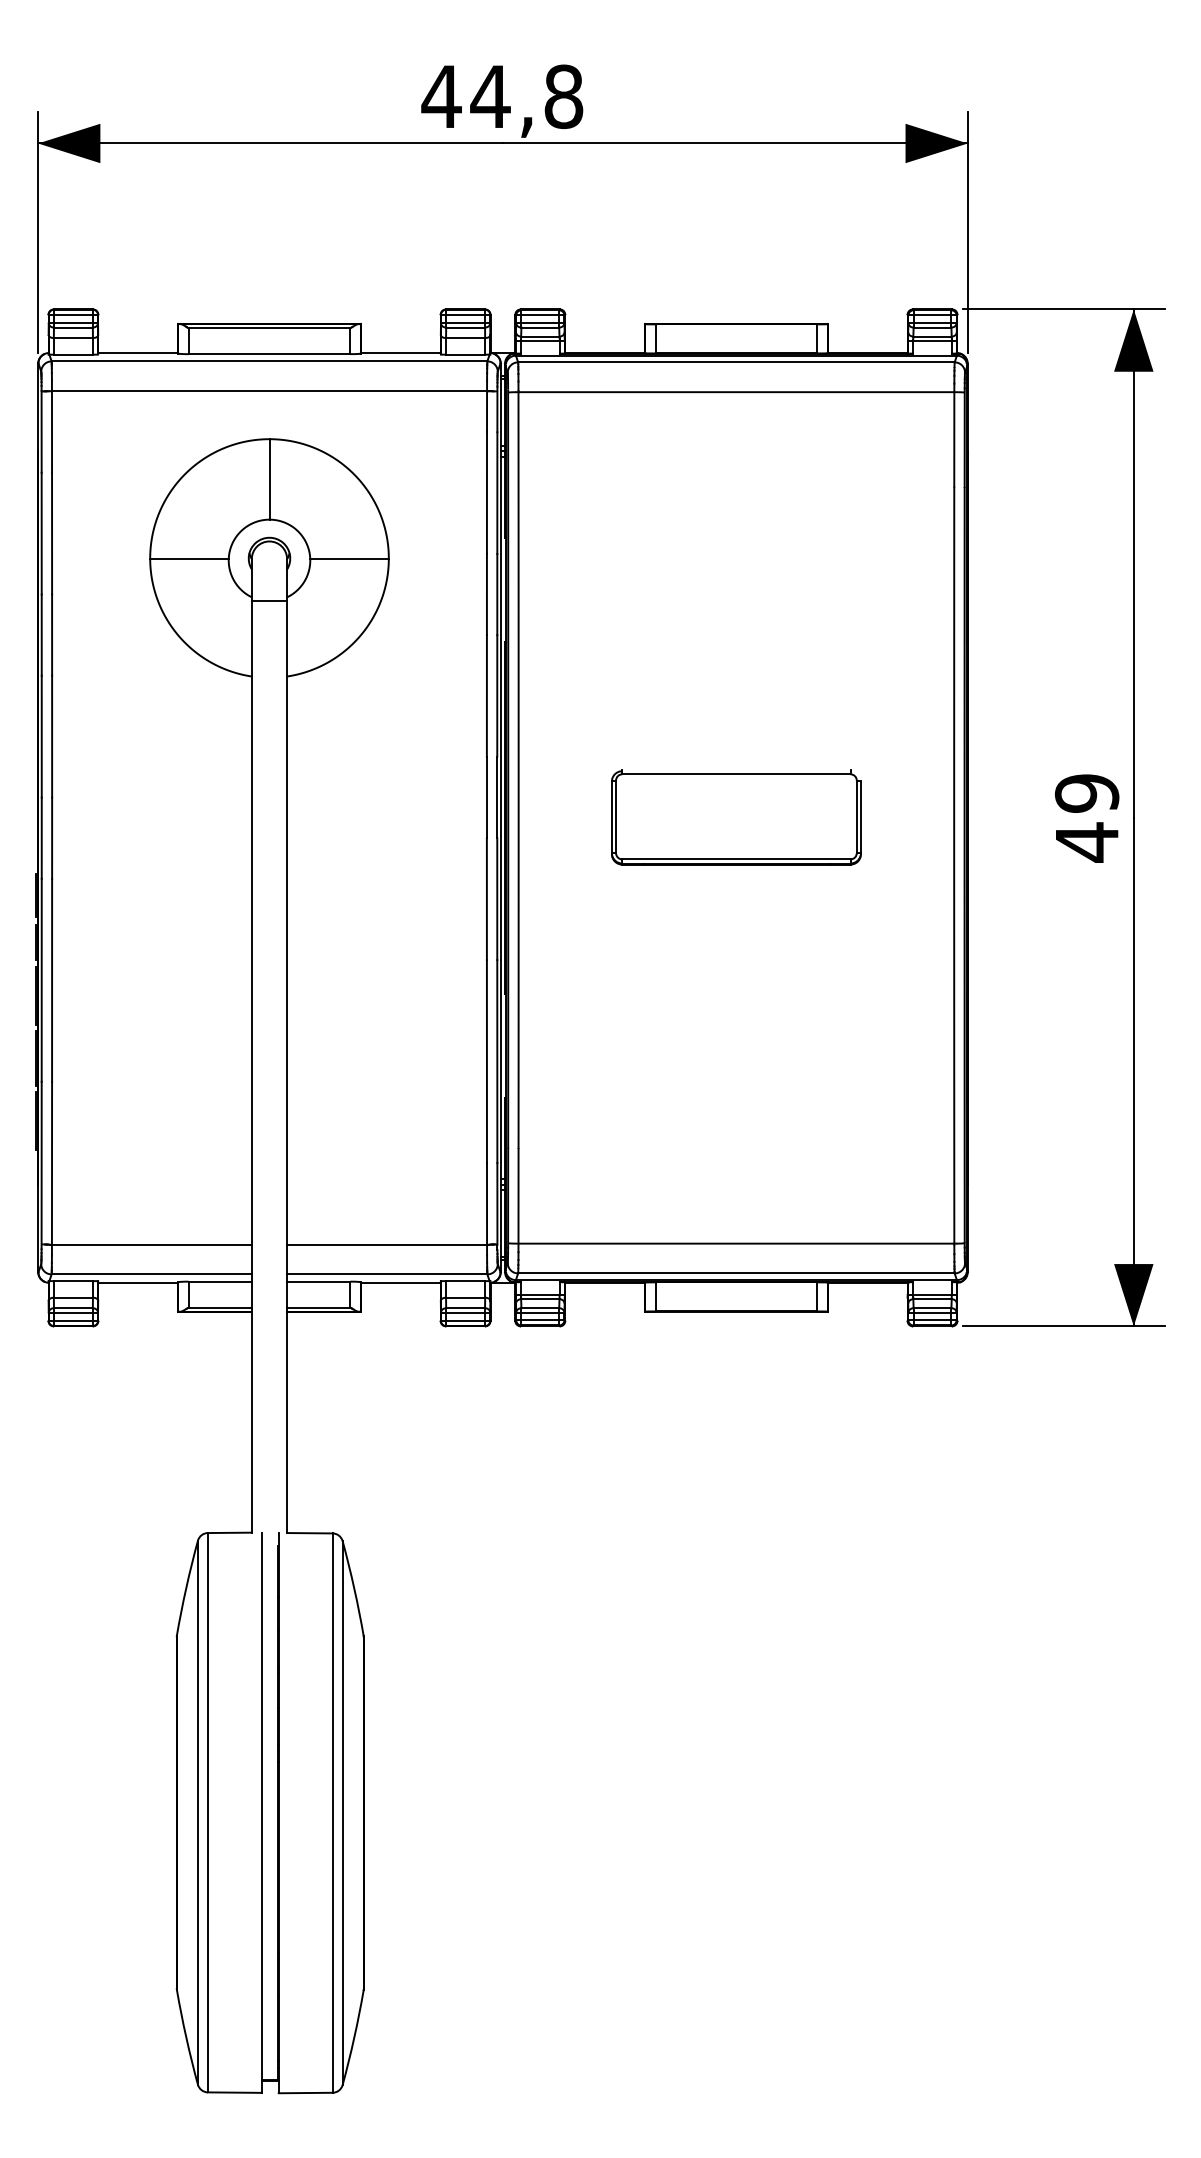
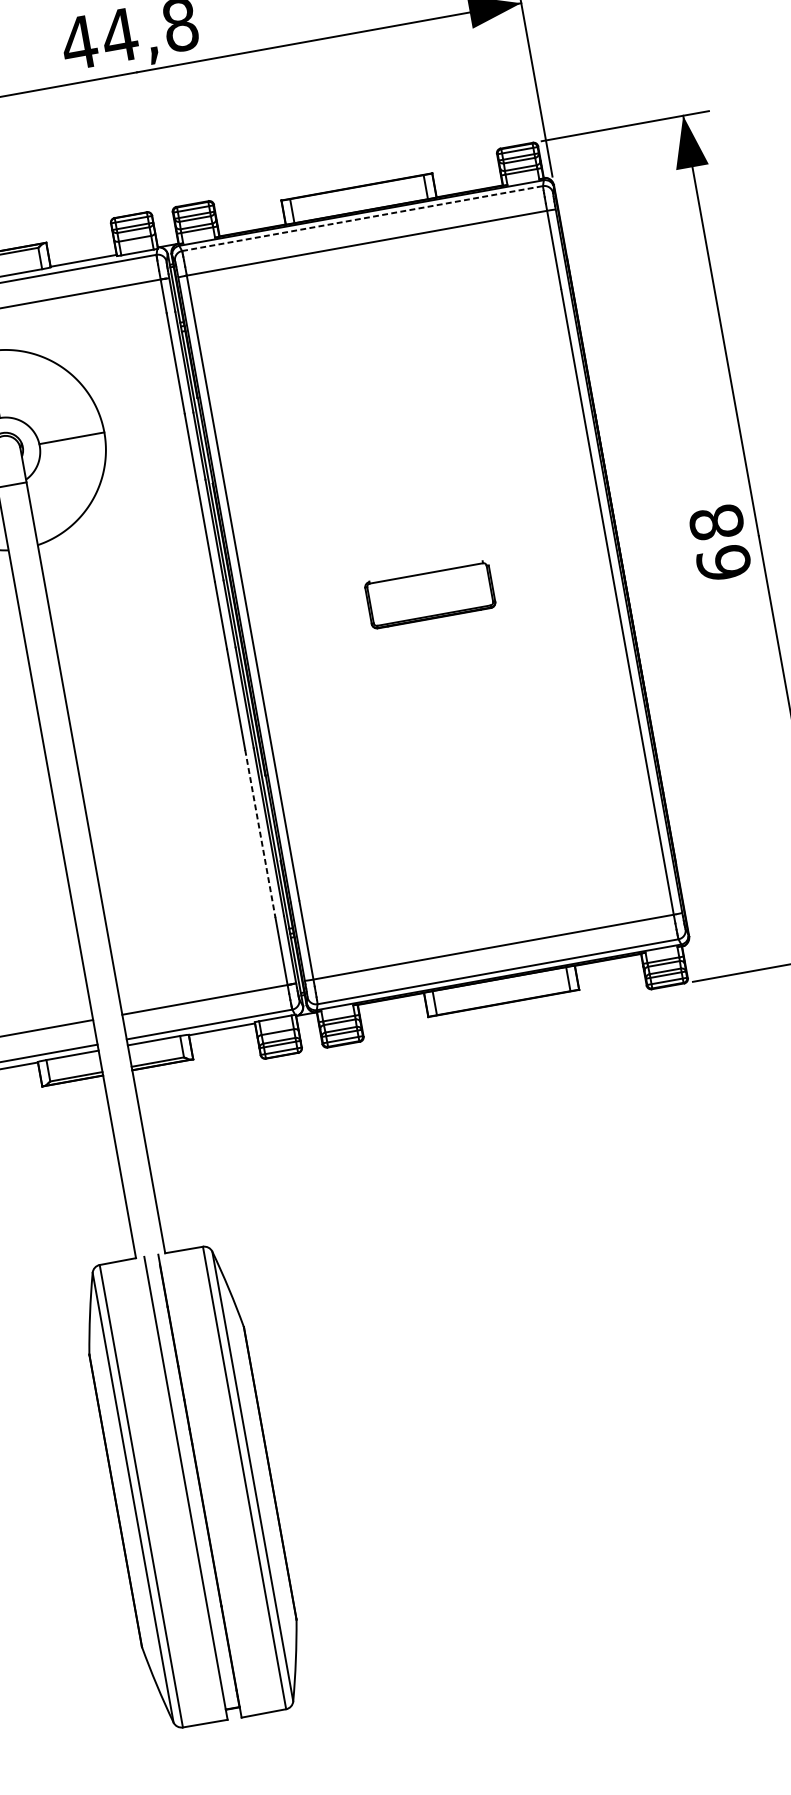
line: (736, 362) -> (362, 218), solid -> dashed
part: (736, 817) -> (430, 594), size x0.6
text: (1086, 818) -> (719, 543), 49 -> 68
line: (486, 1061) -> (259, 833), solid -> dashed

